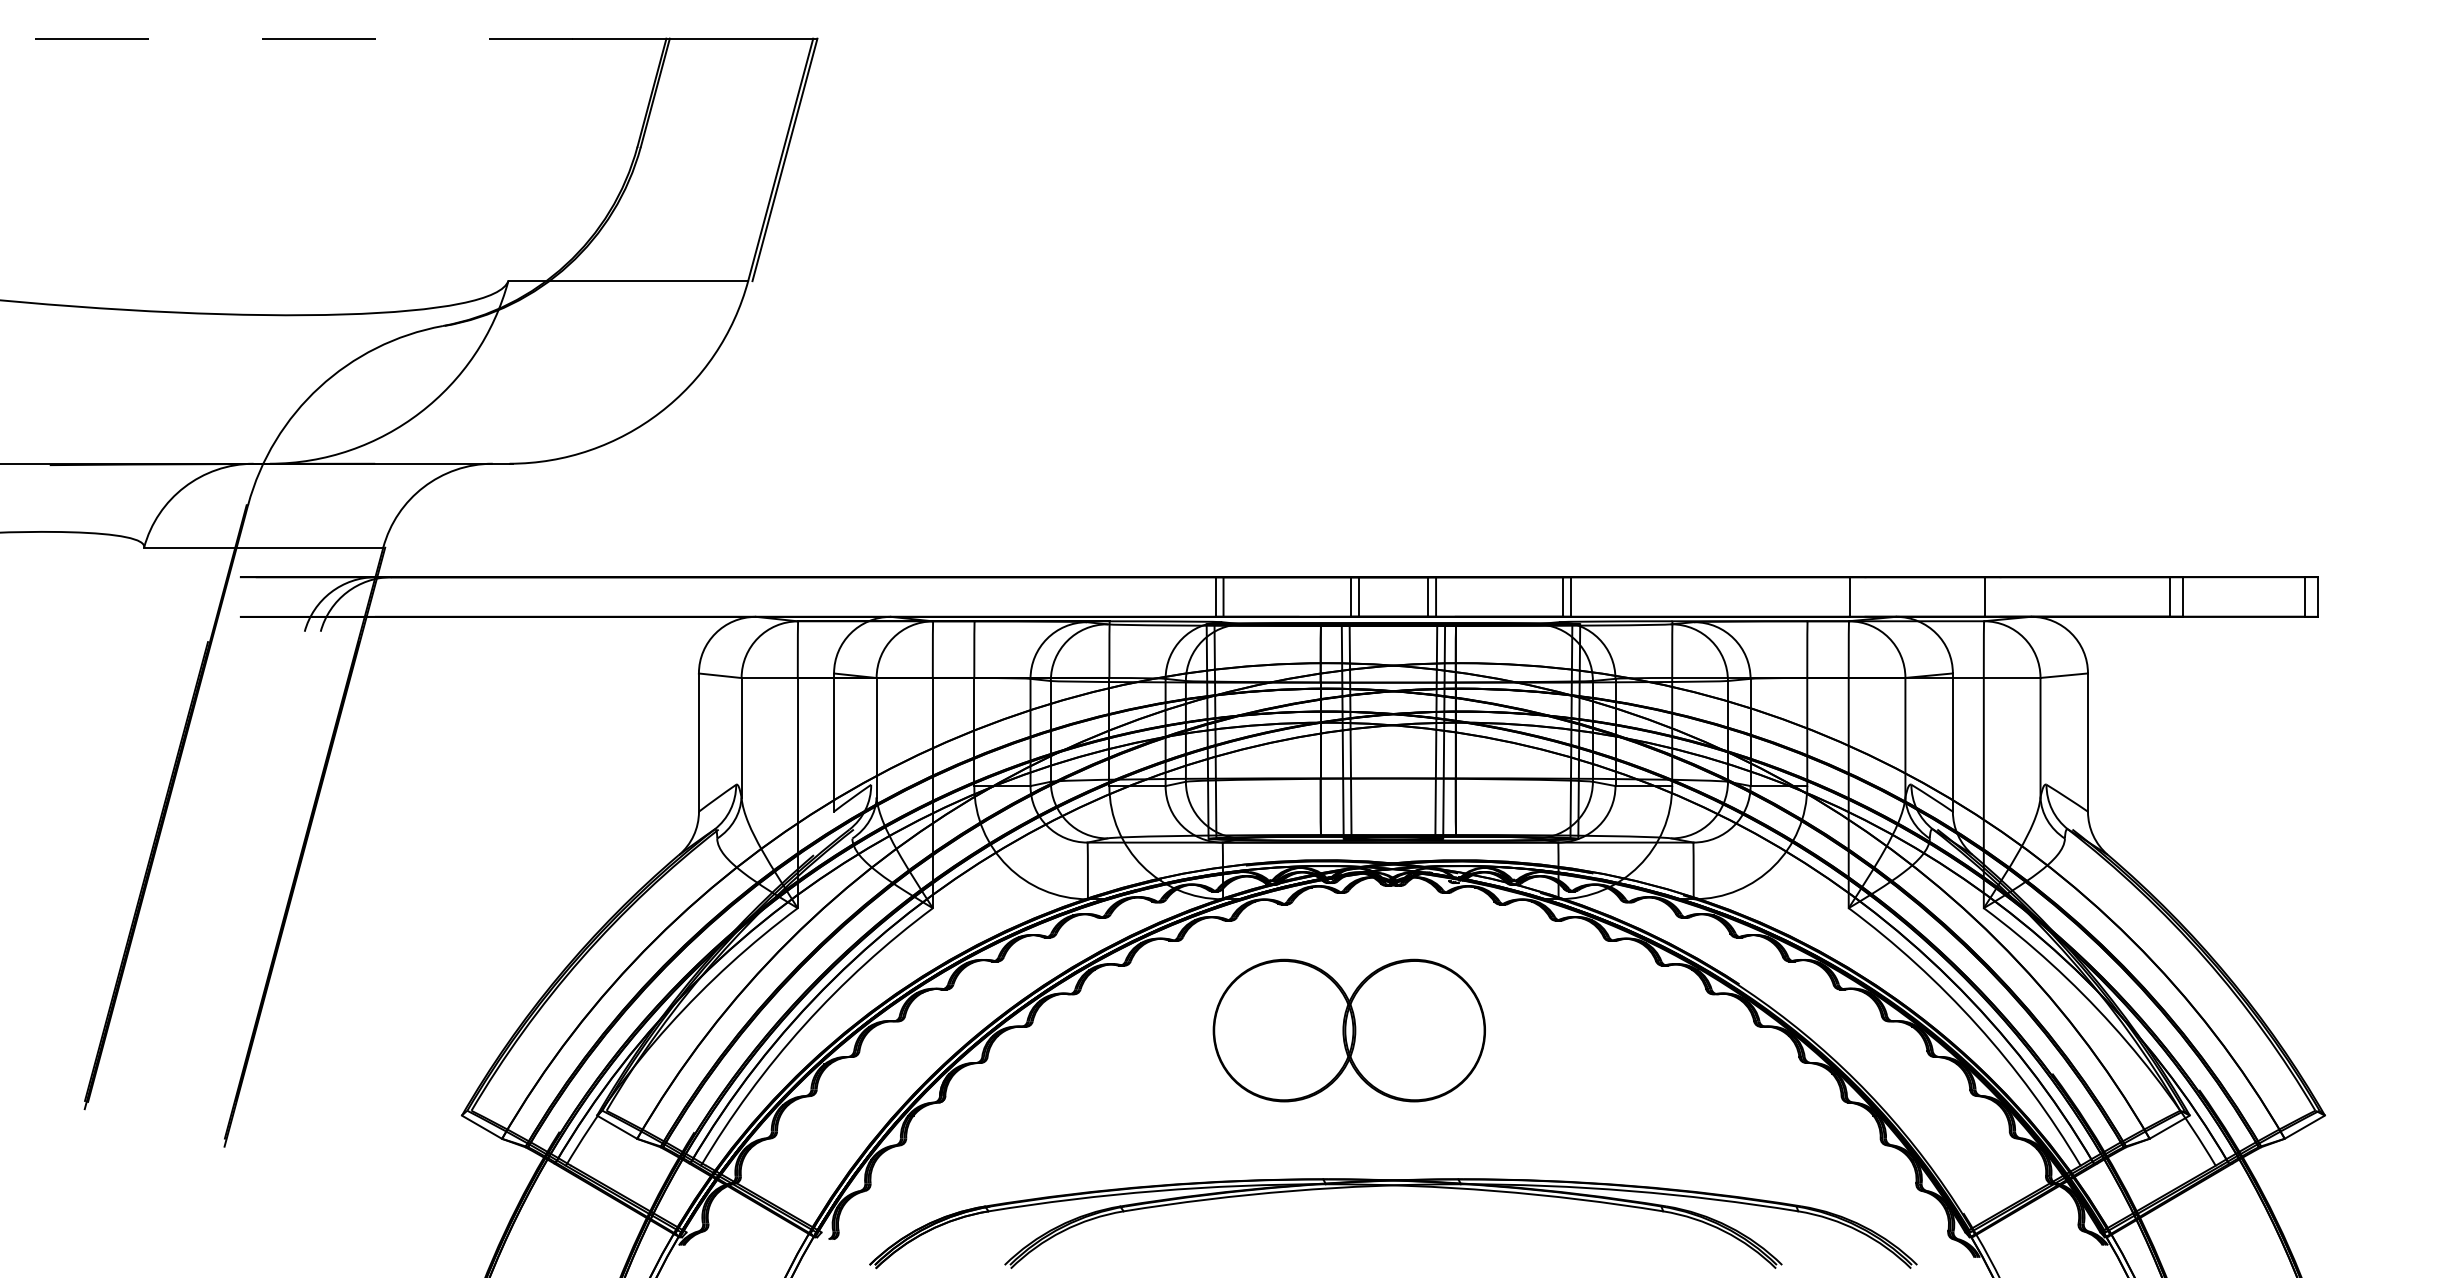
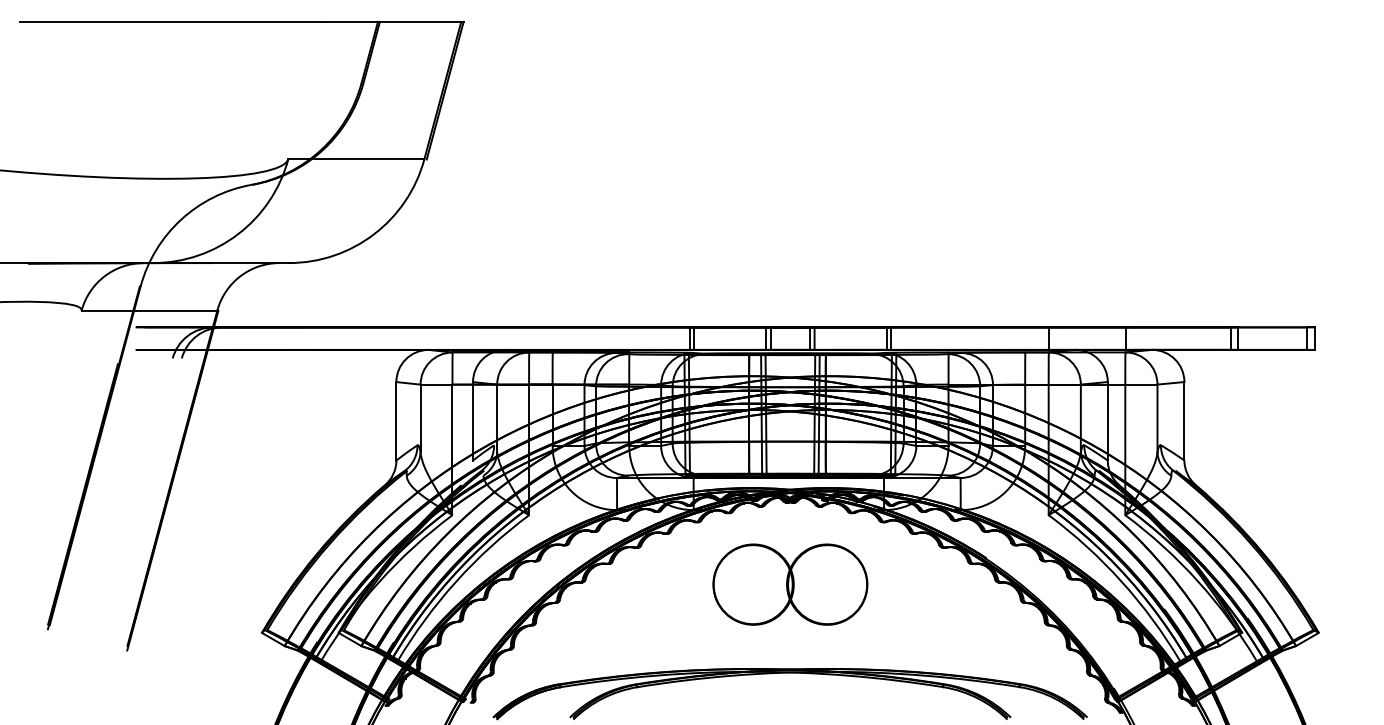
line: (304, 37) -> (172, 21), dashed -> solid
part: (1349, 1030) -> (790, 584), moved

